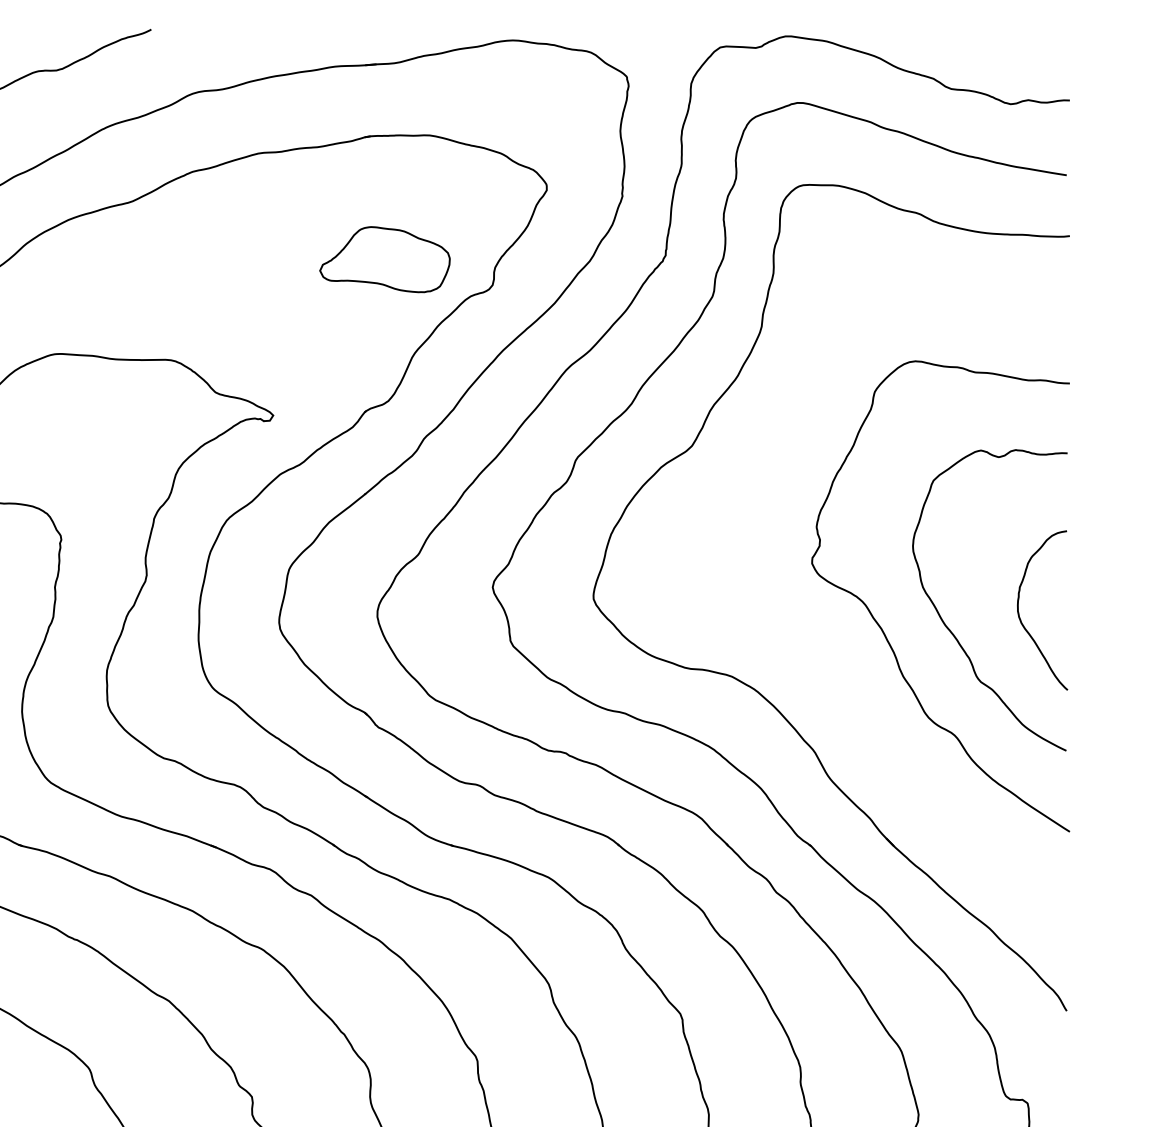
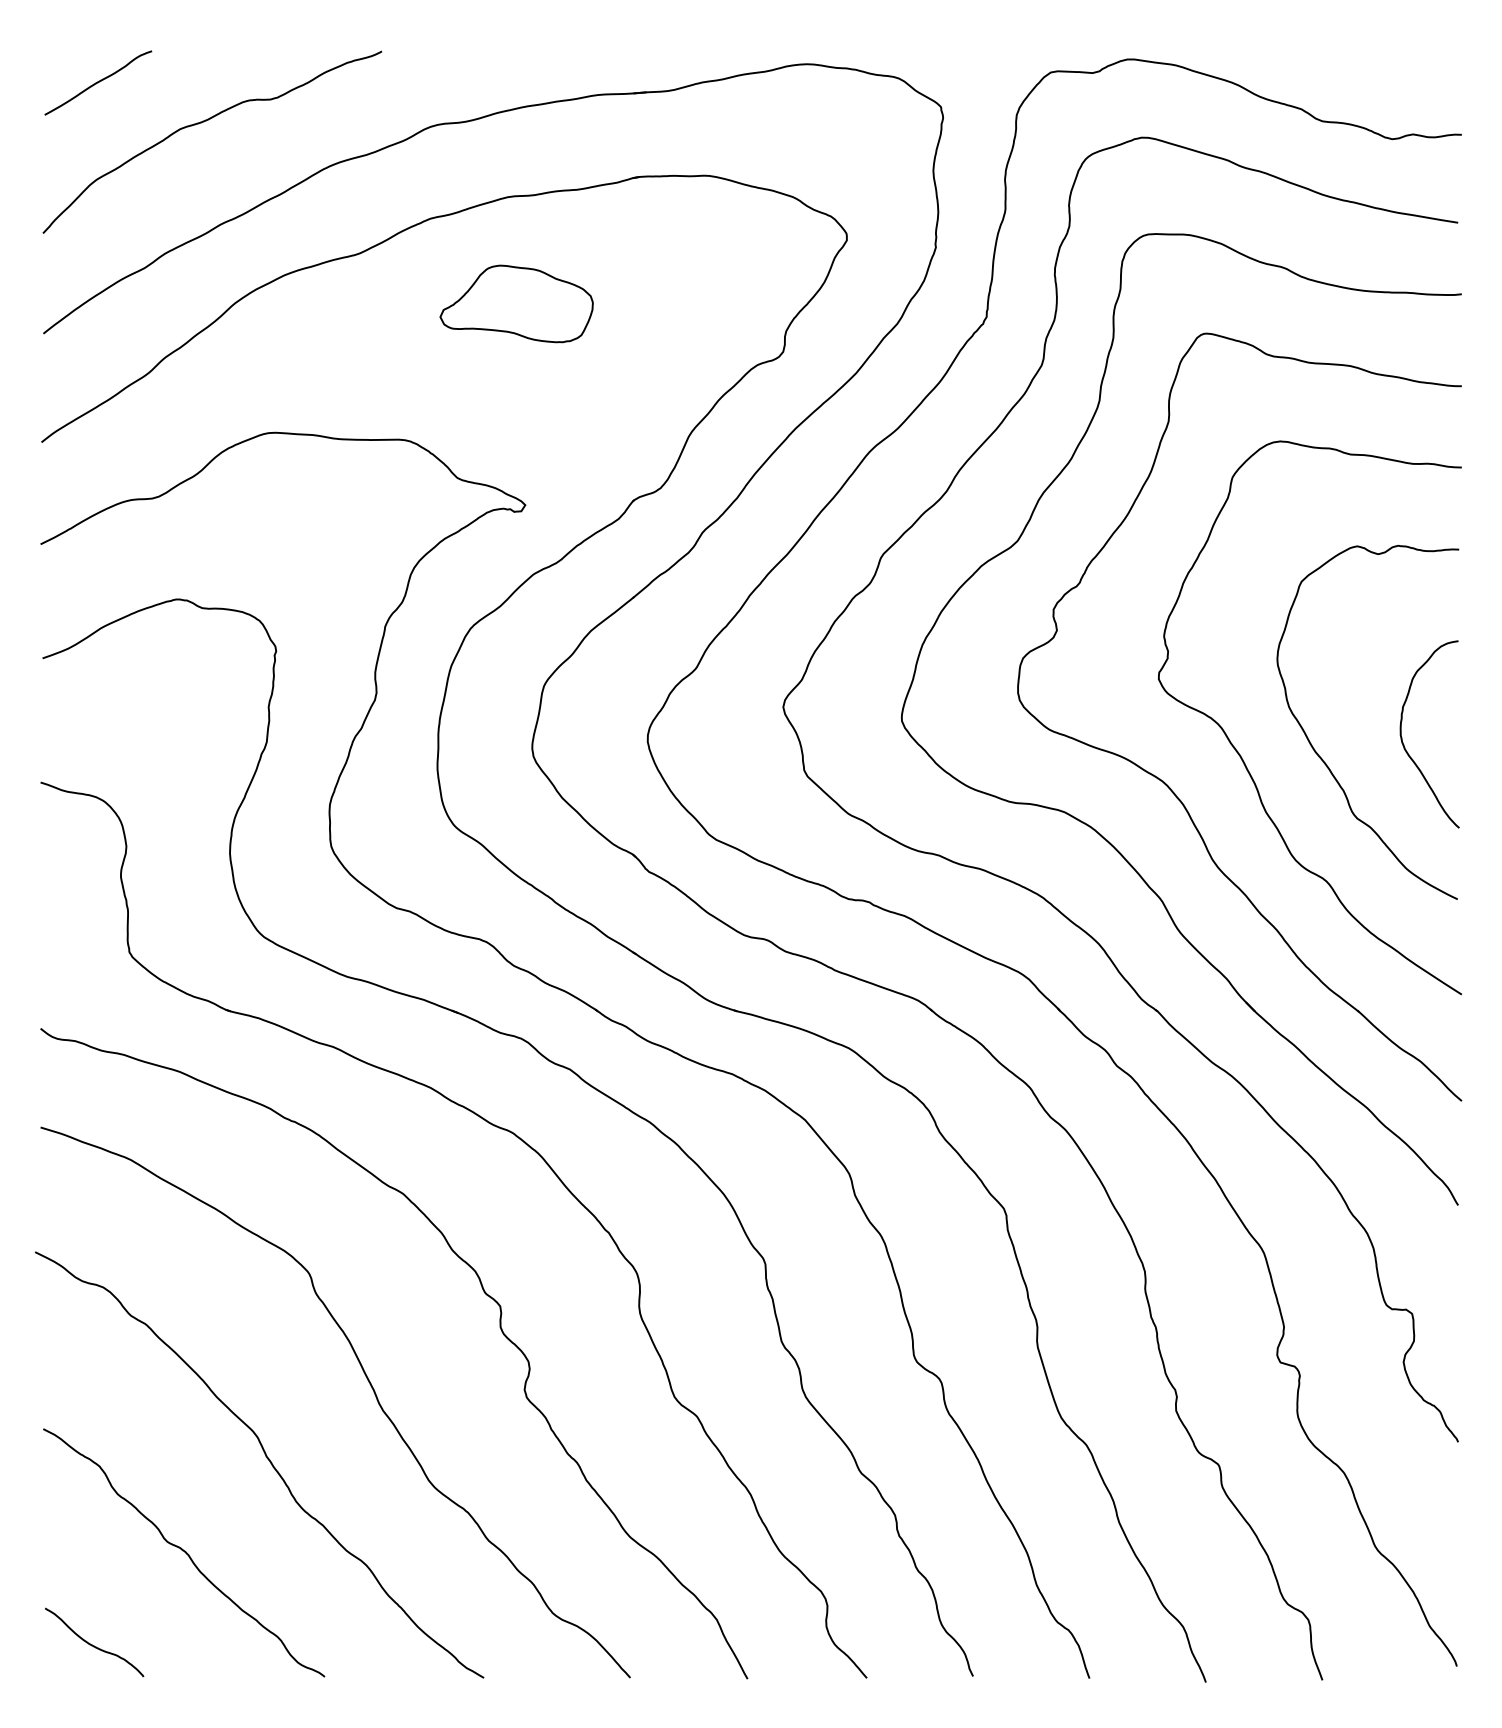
part: (384, 259) -> (516, 303), moved
part: (821, 654) -> (1169, 786), added

